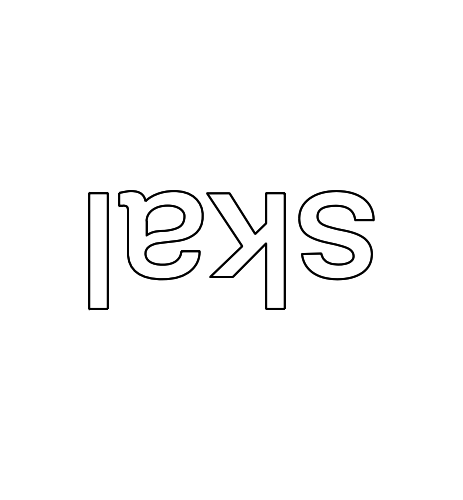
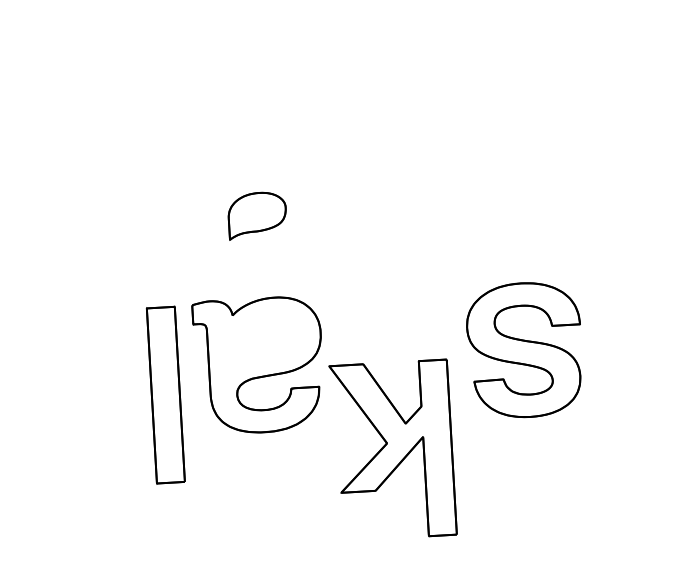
part: (165, 220) -> (257, 215), moved
part: (245, 250) -> (392, 449), moved

